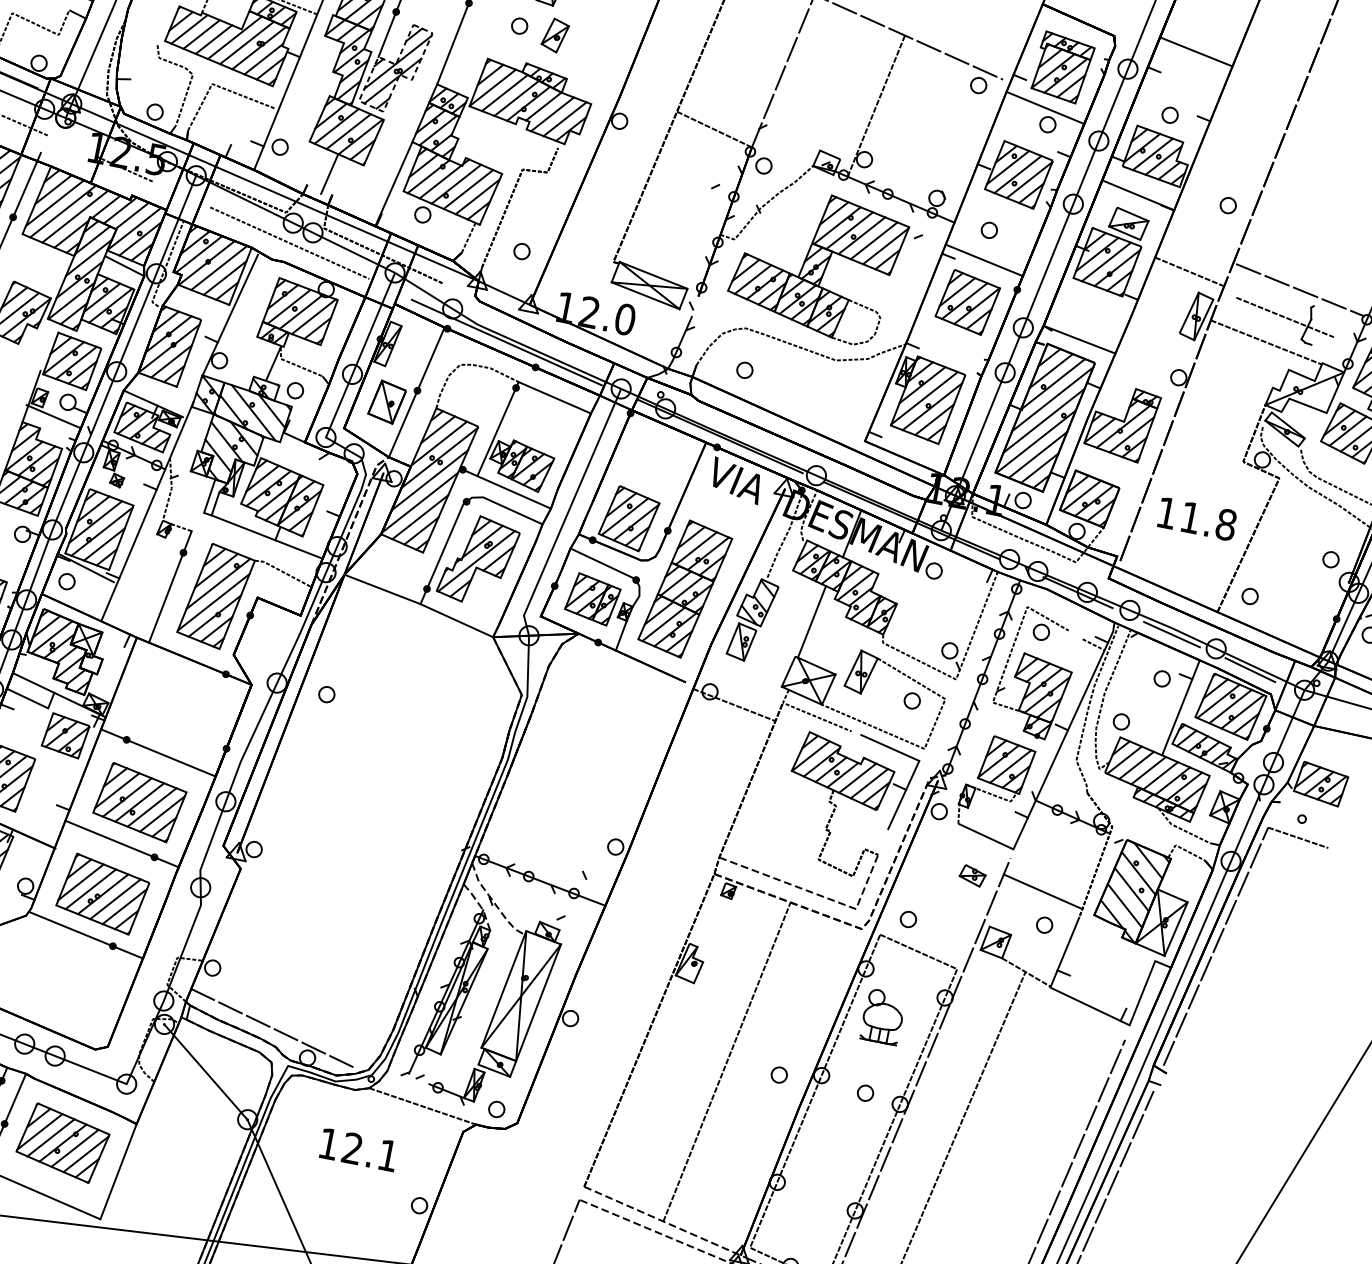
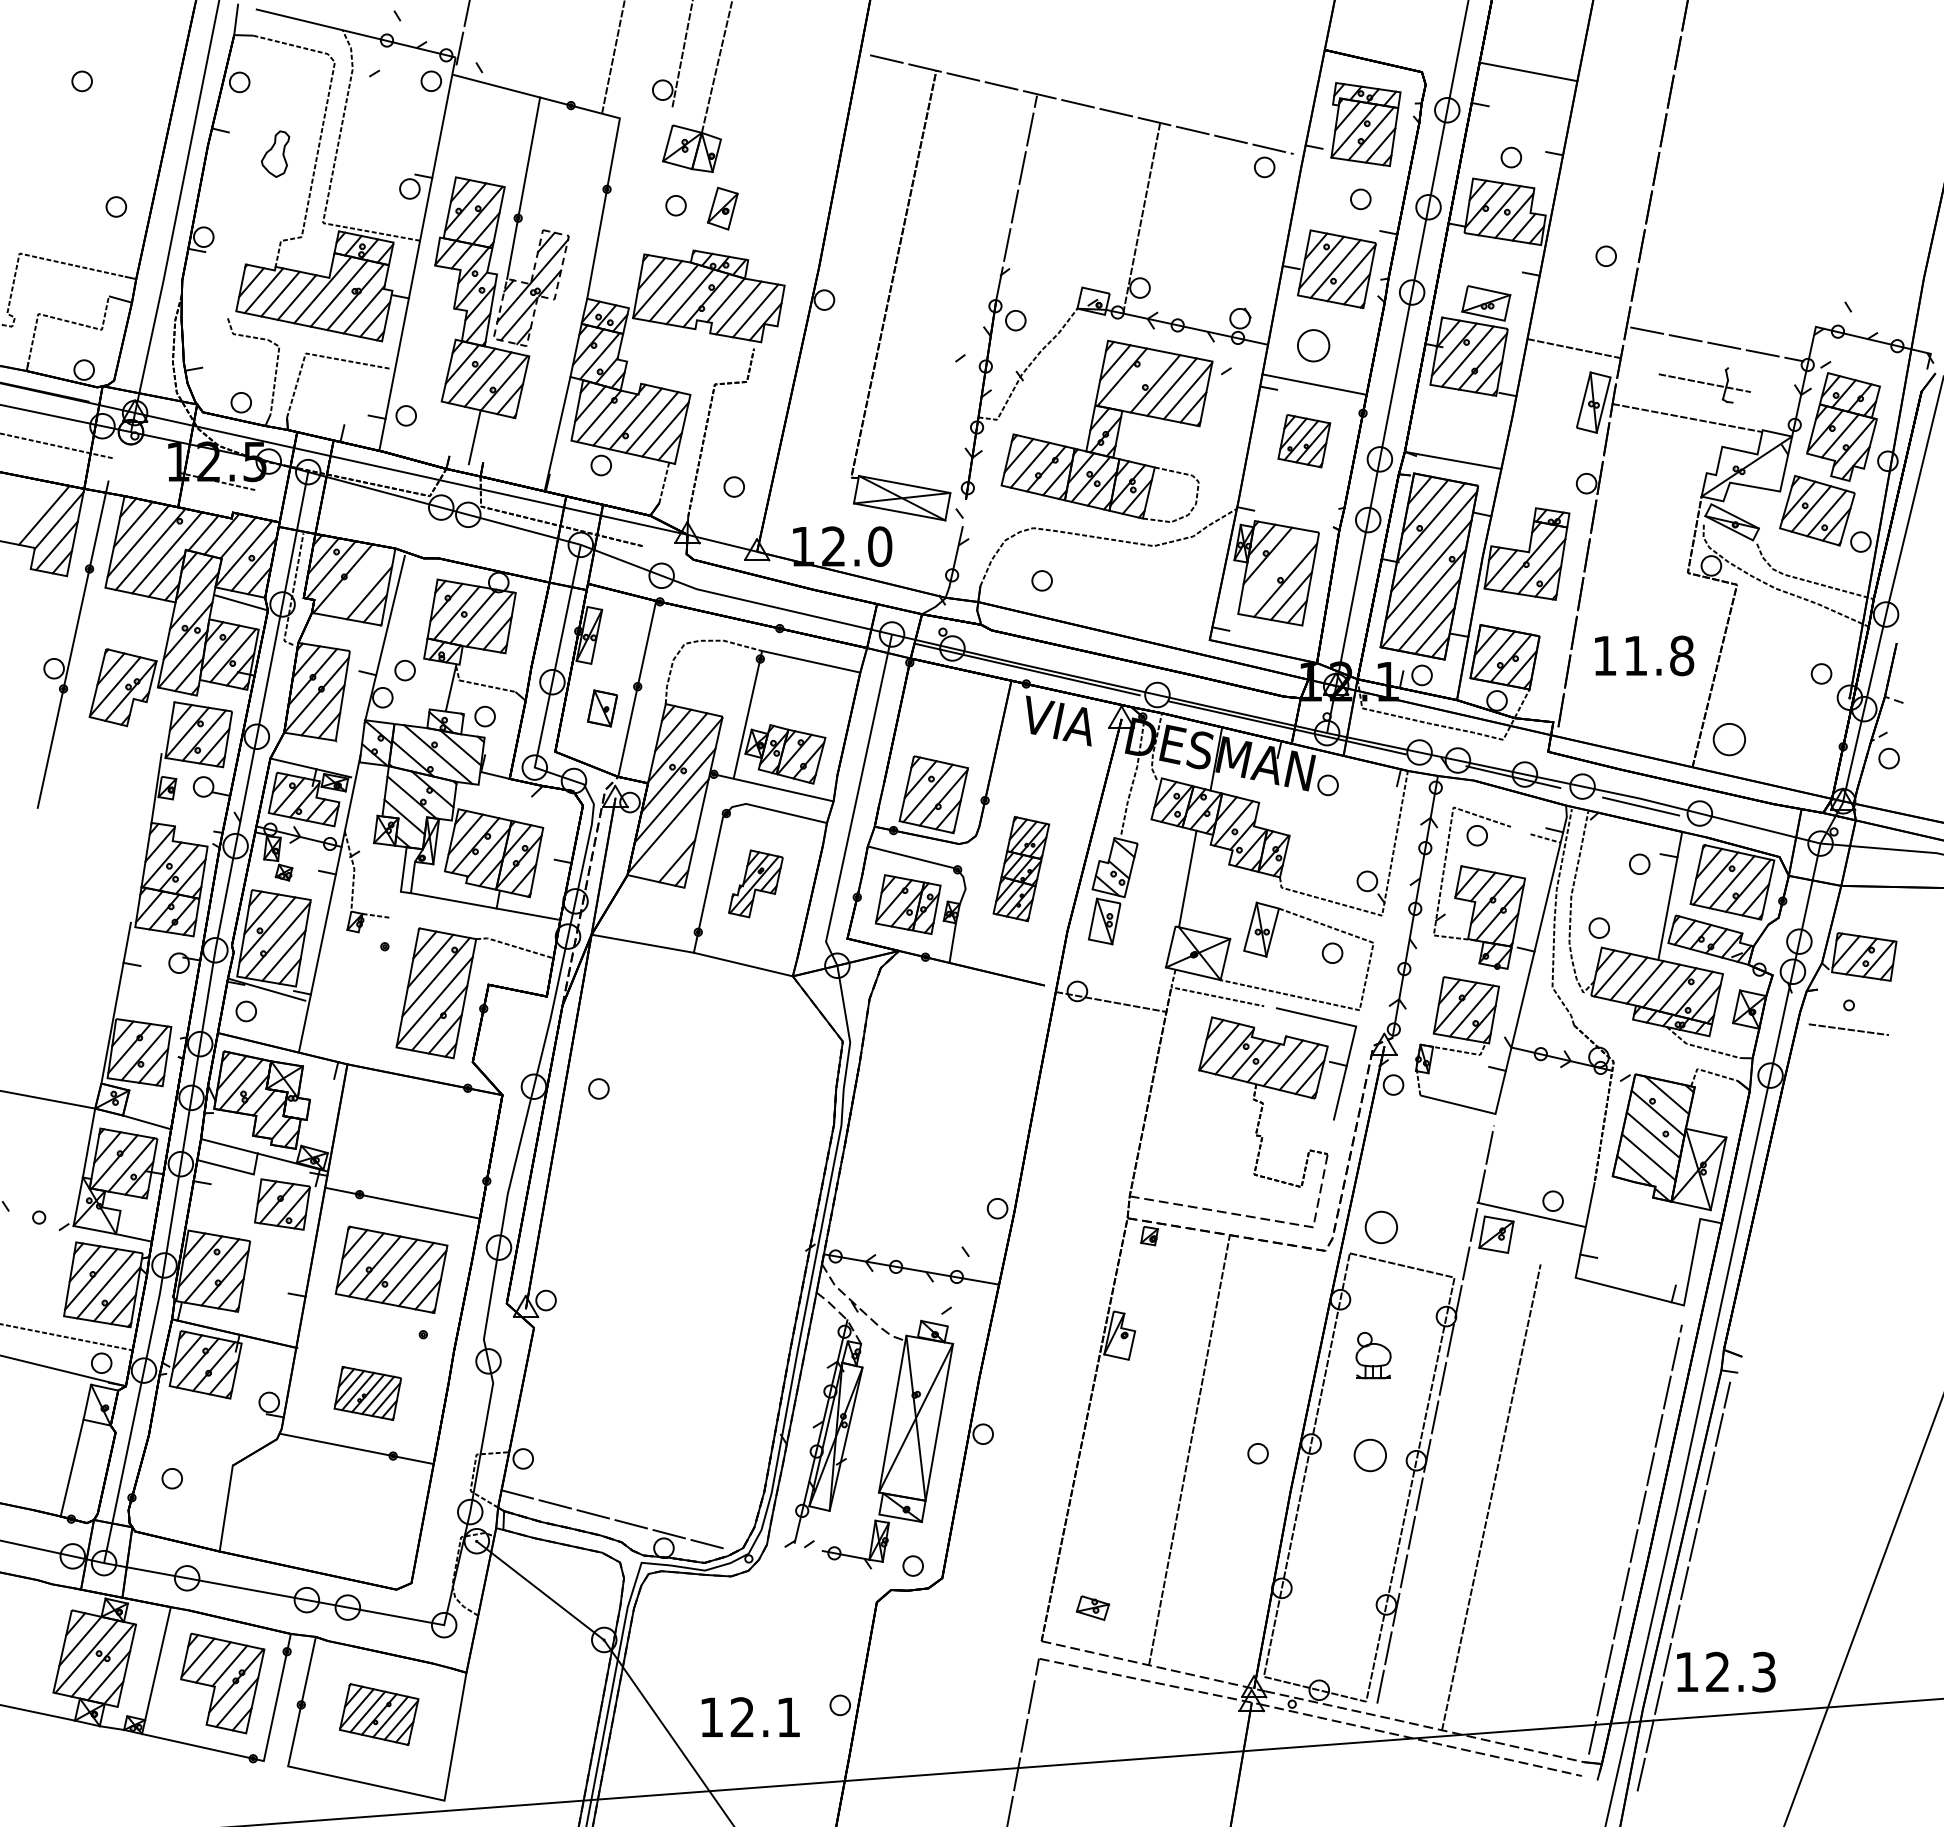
line: (1045, 107) -> (1353, 178), removed
line: (714, 129) -> (944, 287), removed
line: (1137, 195) -> (1490, 265), removed
line: (849, 230) -> (1138, 380), removed
part: (989, 230) -> (1313, 345), size x1.6
line: (289, 243) -> (441, 533), removed
line: (219, 267) -> (359, 581), removed
part: (968, 301) -> (1304, 440), size x0.7
part: (1284, 319) -> (1704, 385), size x0.7
line: (506, 342) -> (737, 604), removed
part: (240, 343) -> (404, 670), added
line: (924, 398) -> (1273, 571), removed
part: (387, 402) -> (602, 708), size x0.7
line: (53, 416) -> (189, 808), removed
line: (419, 516) -> (671, 843), removed
part: (478, 560) -> (755, 883), size x0.6
line: (170, 586) -> (376, 992), removed
part: (685, 588) -> (1021, 868), size x0.6
part: (1250, 596) -> (1729, 739), size x1.6
line: (1250, 669) -> (1747, 831), removed
line: (122, 843) -> (379, 1325), removed
part: (972, 875) -> (1092, 1607), moved
line: (1042, 891) -> (1530, 1214), moved
part: (102, 894) -> (367, 1393), size x0.6
part: (908, 919) -> (1381, 1227), size x1.6
line: (1215, 946) -> (1772, 1185), removed
line: (1026, 972) -> (1541, 1264), removed
part: (883, 1016) -> (1373, 1355), size x0.7
part: (865, 1092) -> (1370, 1454), size x1.6
line: (422, 1106) -> (819, 1580), removed
part: (63, 1143) -> (379, 1714), size x0.7
text: (358, 1149) -> (750, 1716), moved

